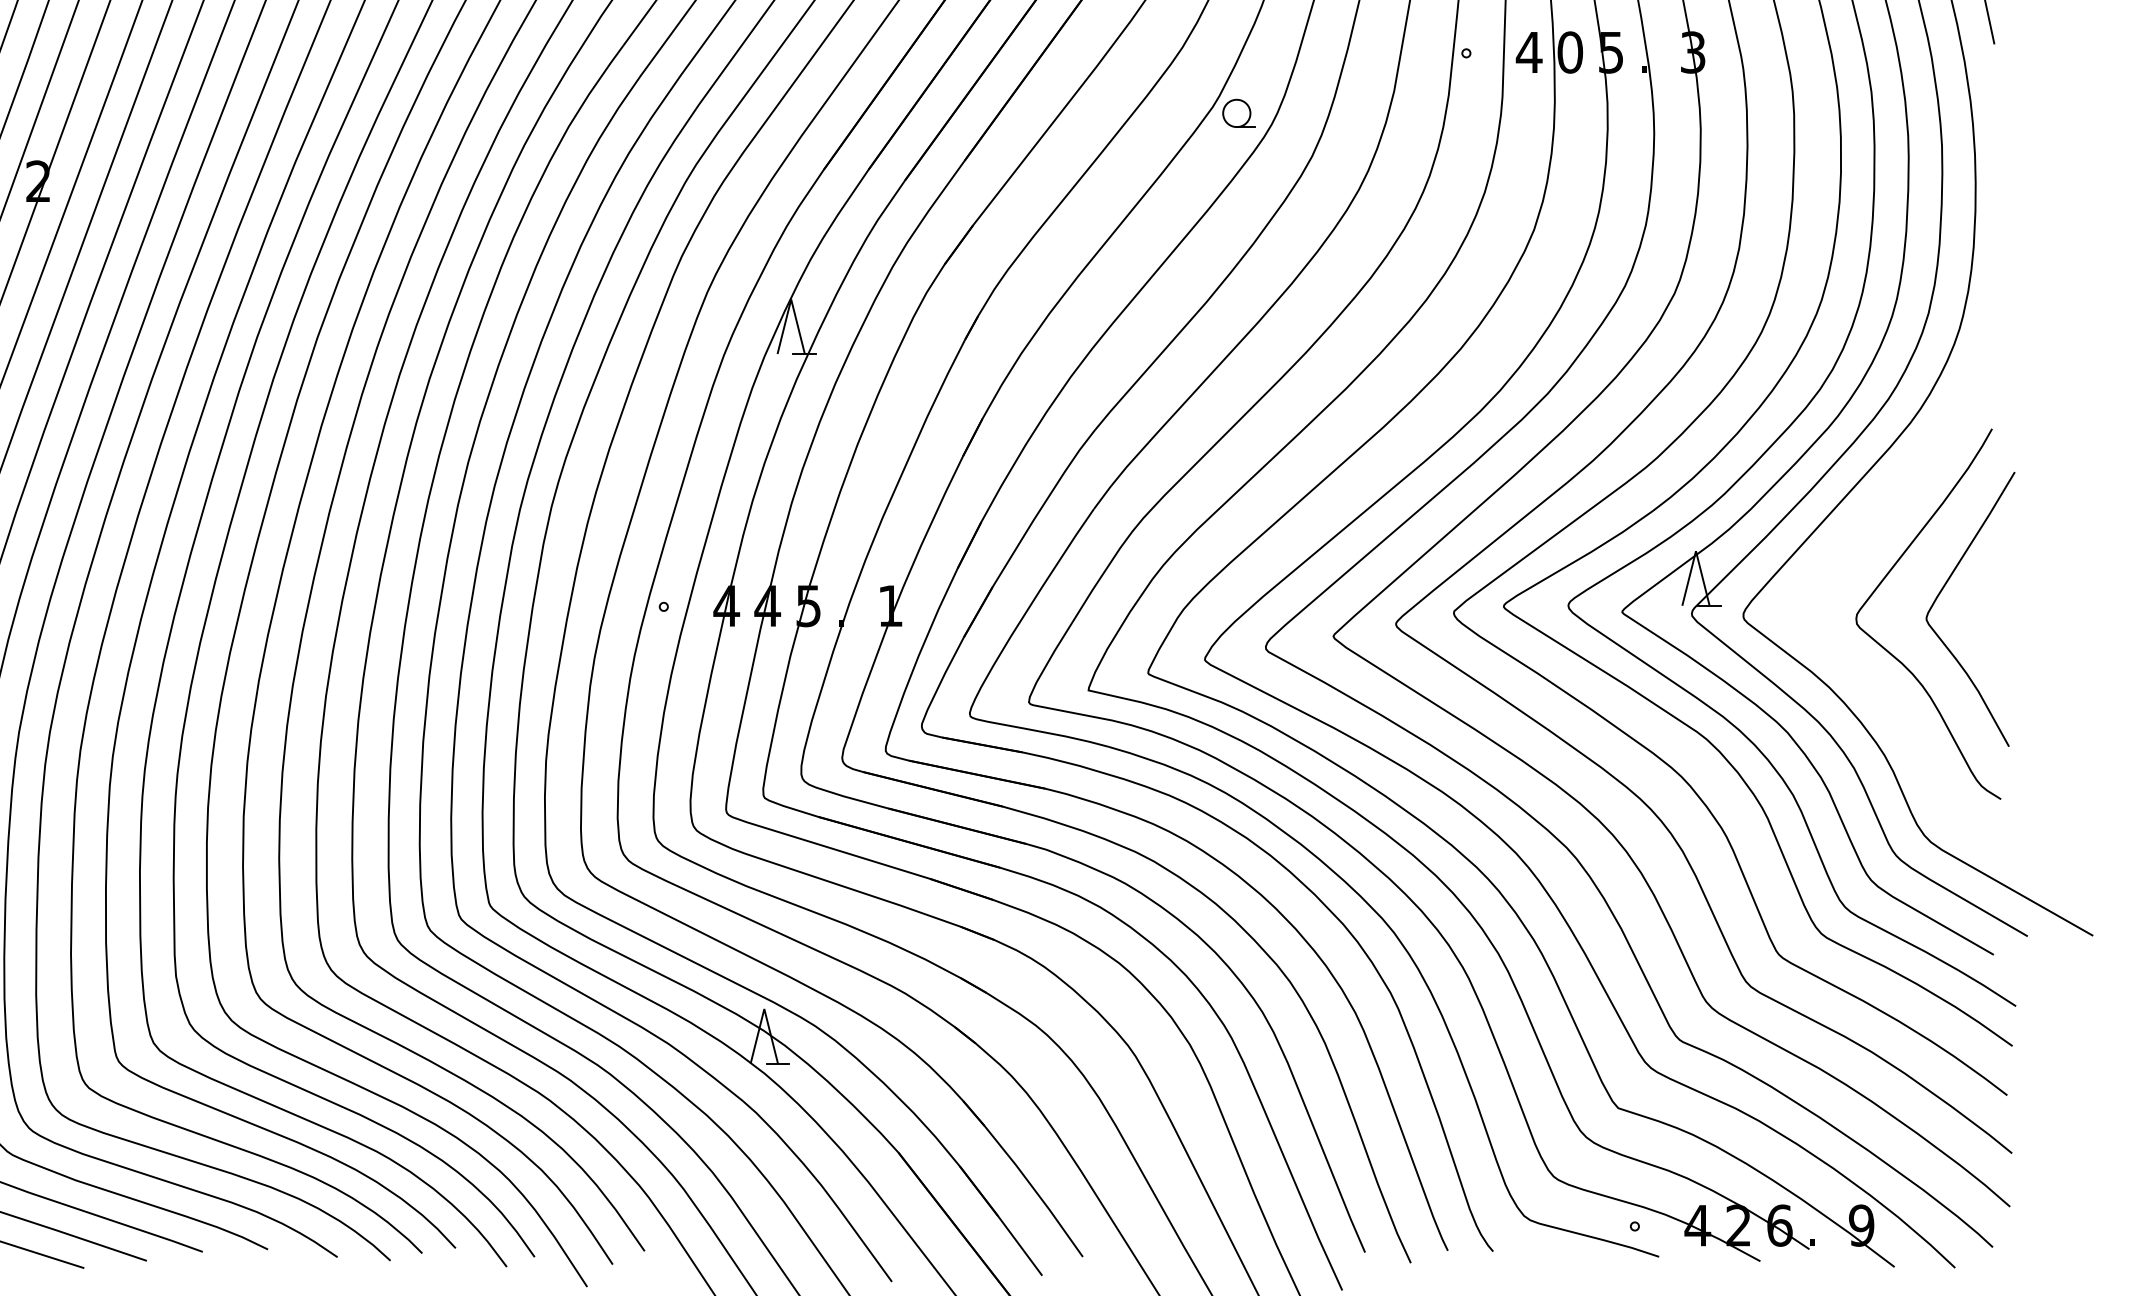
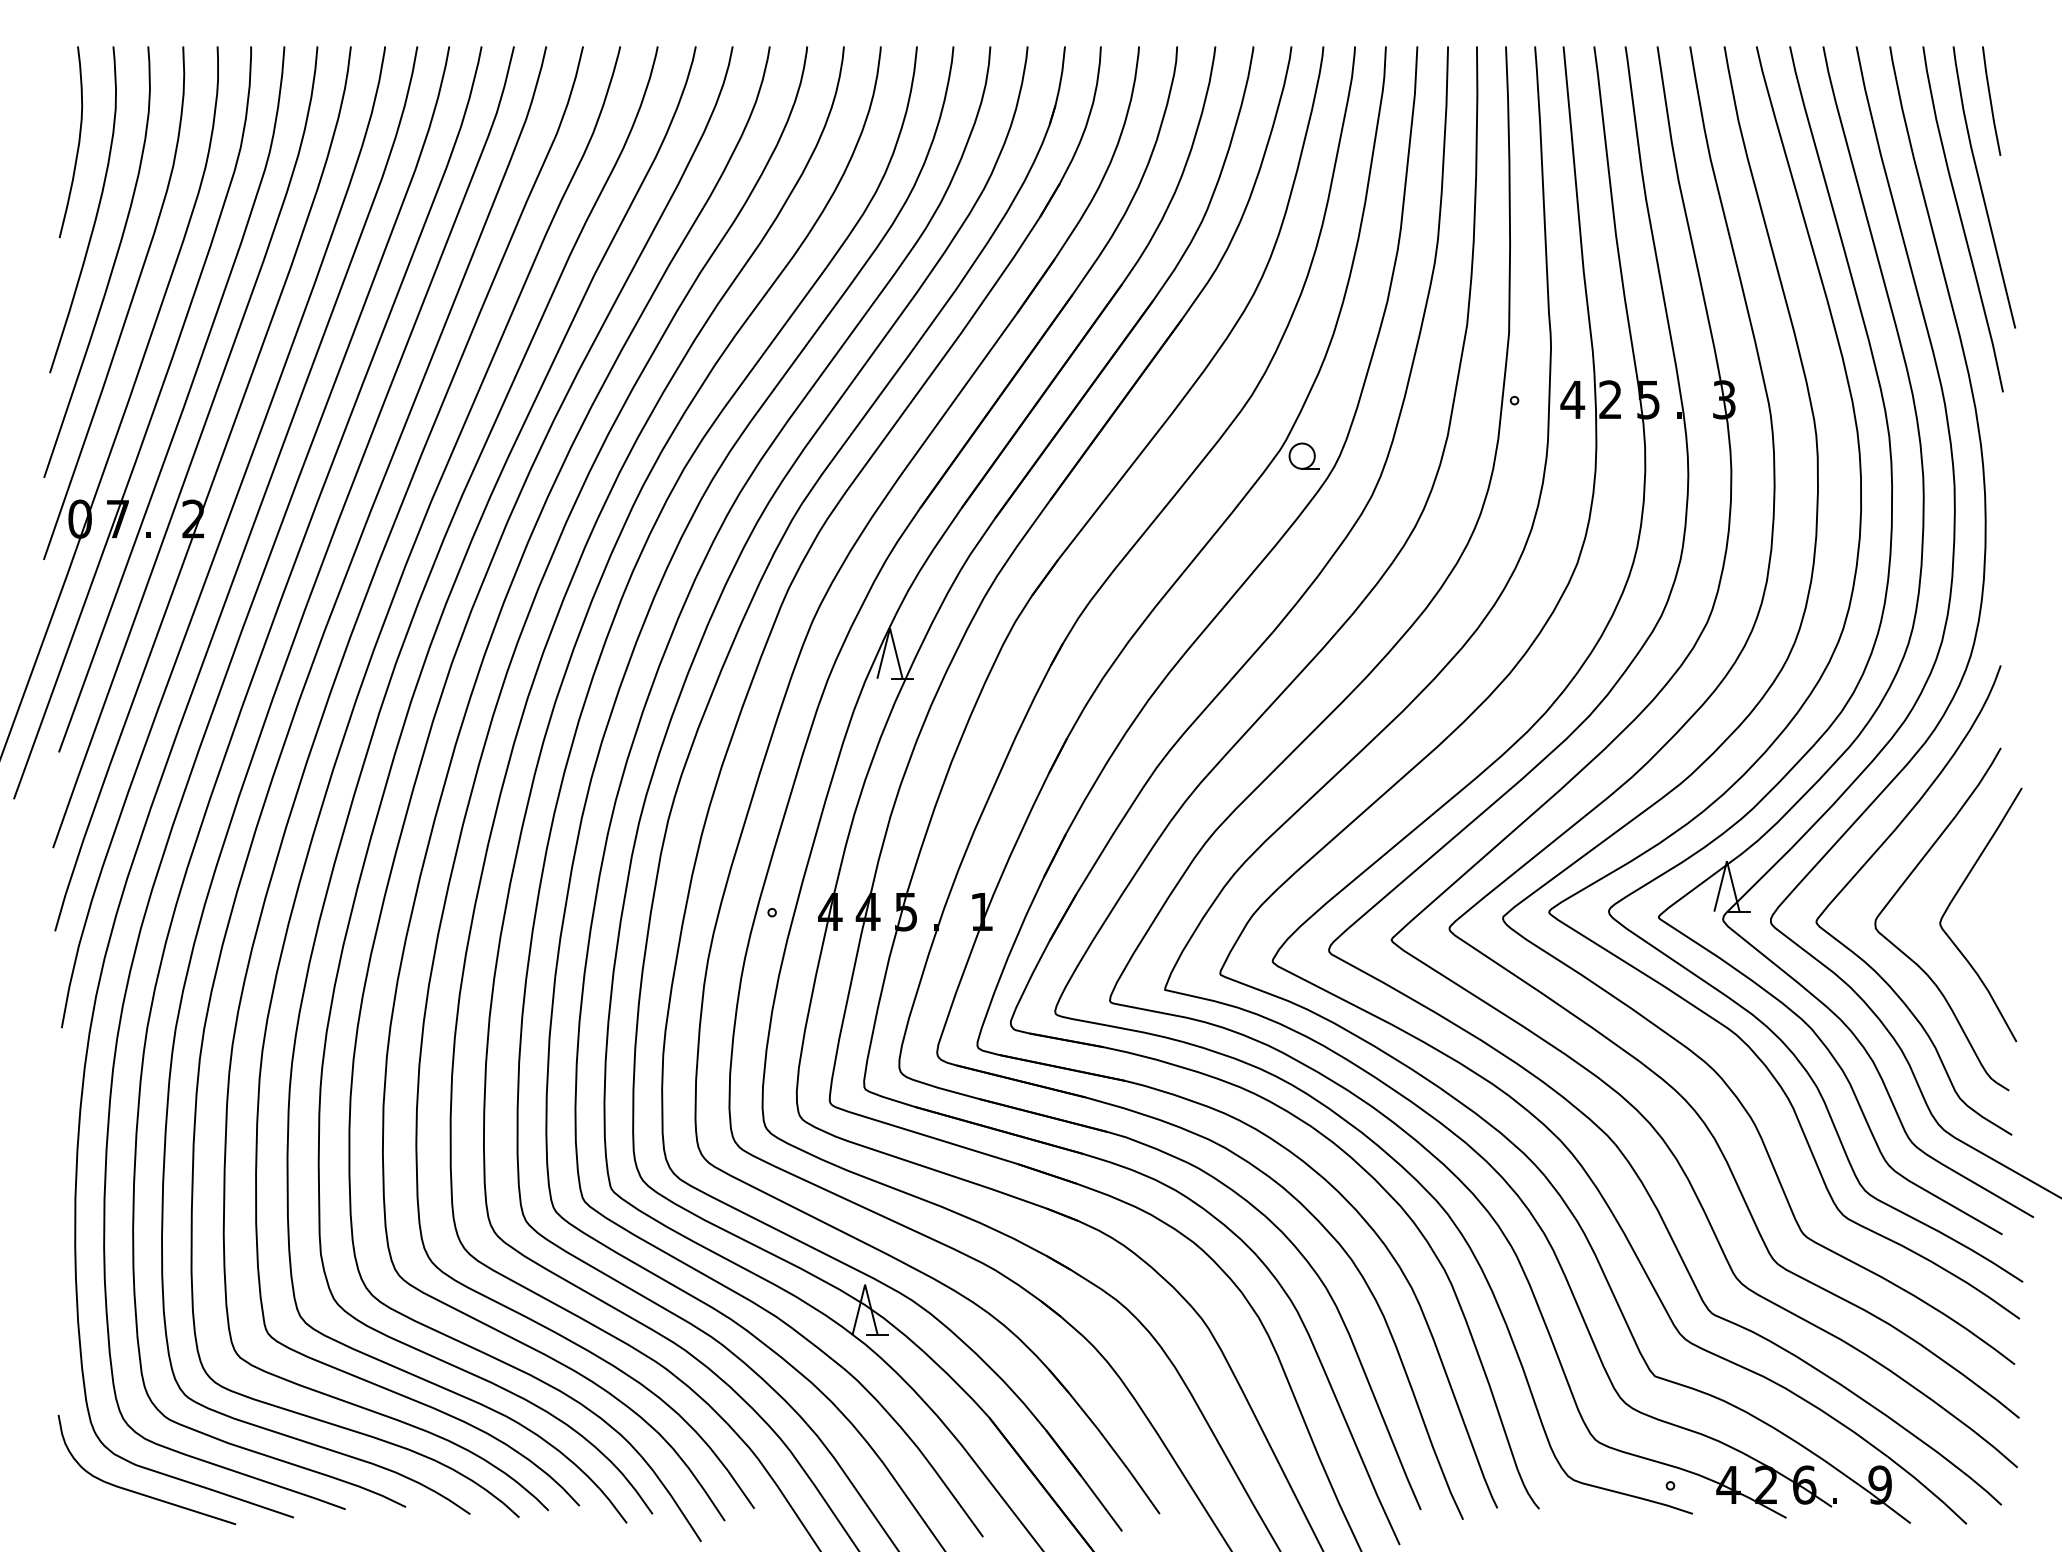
text: (1570, 52) -> (1610, 399), 0 -> 2
curve: (1852, 548) -> (1871, 858), added

